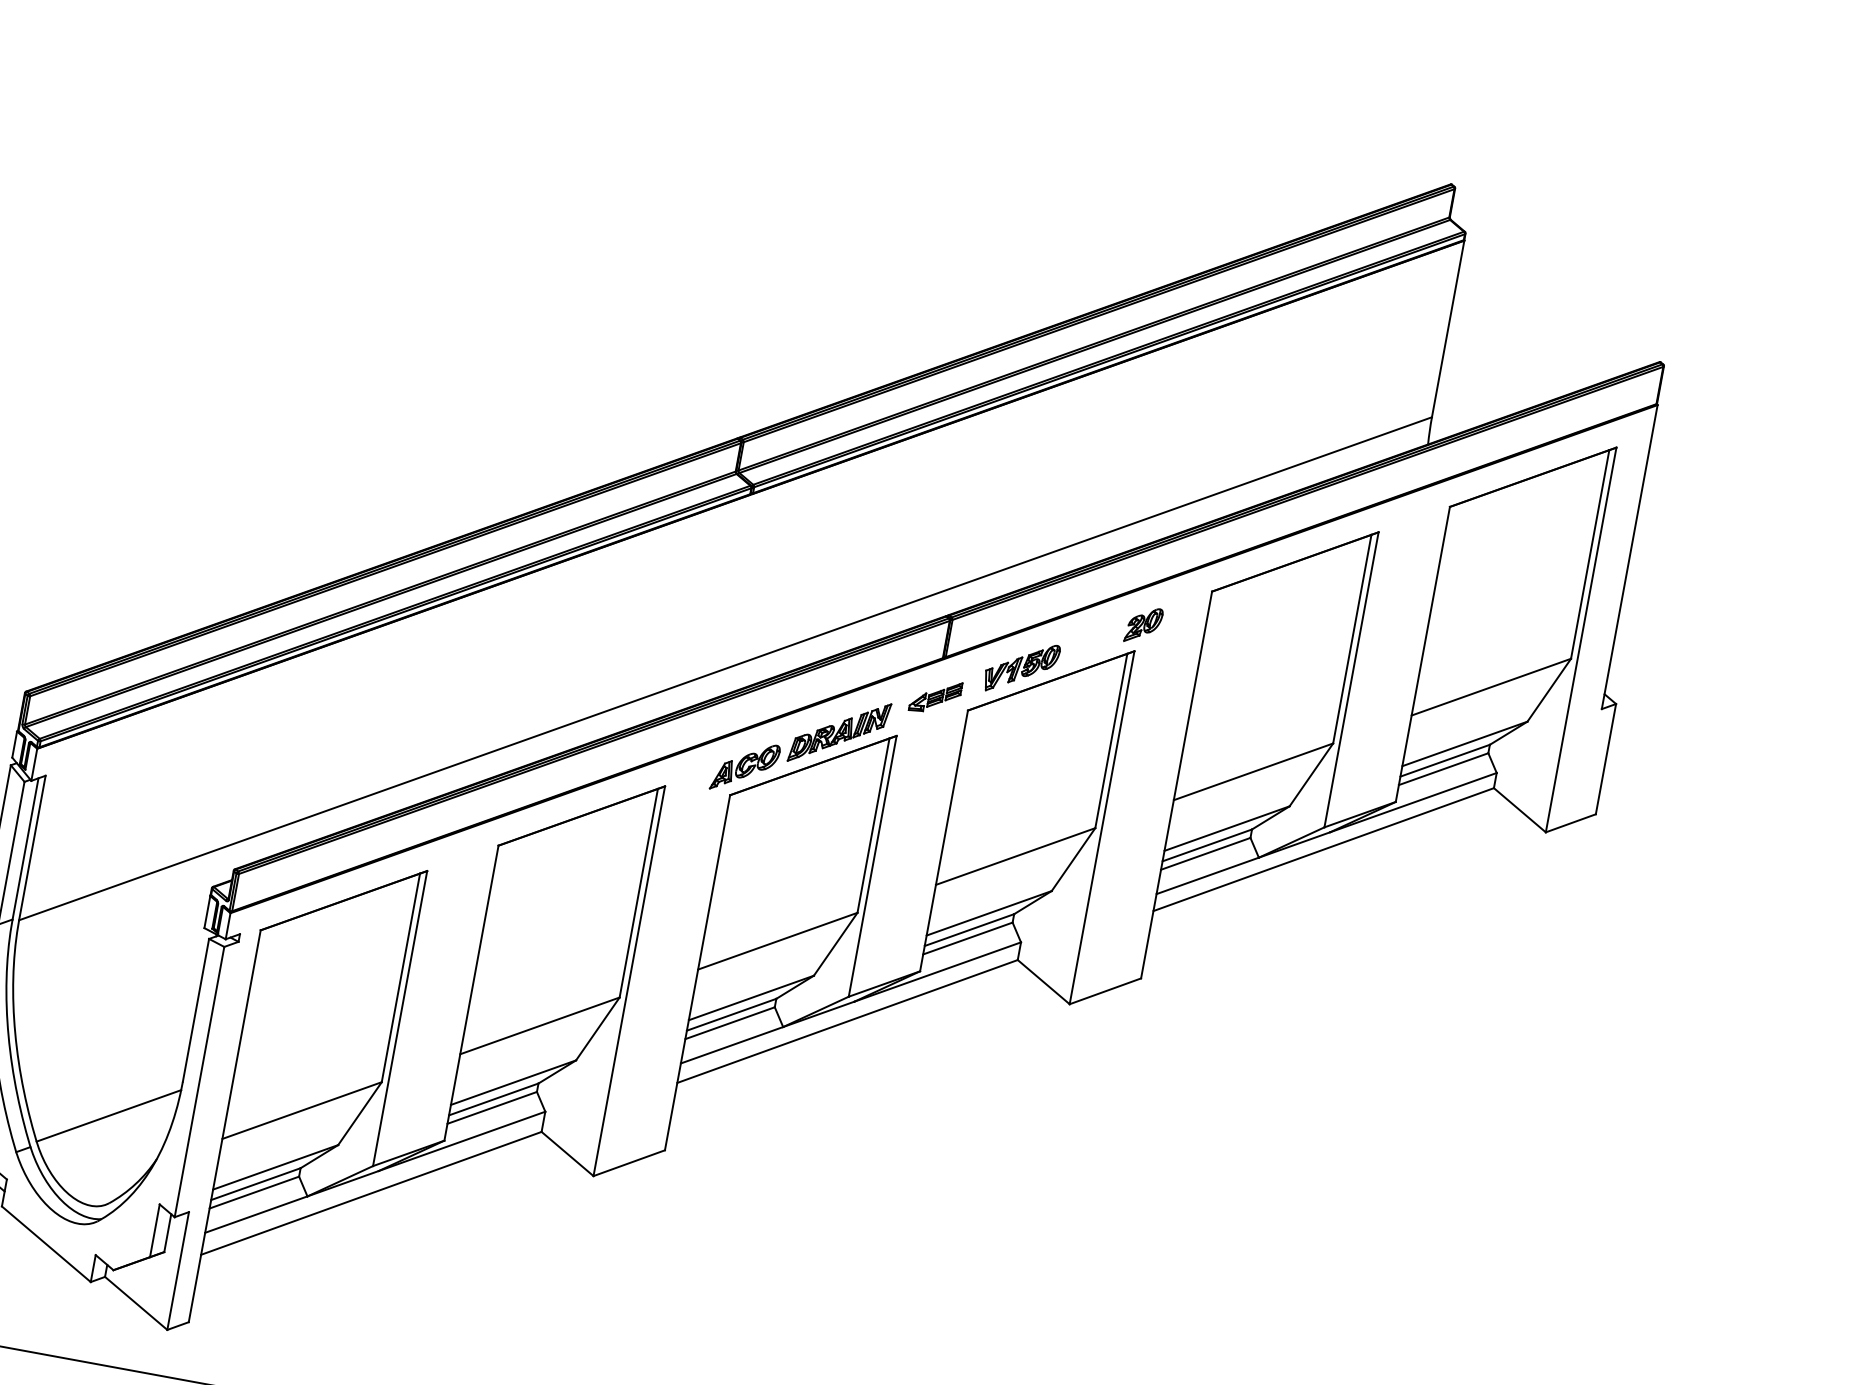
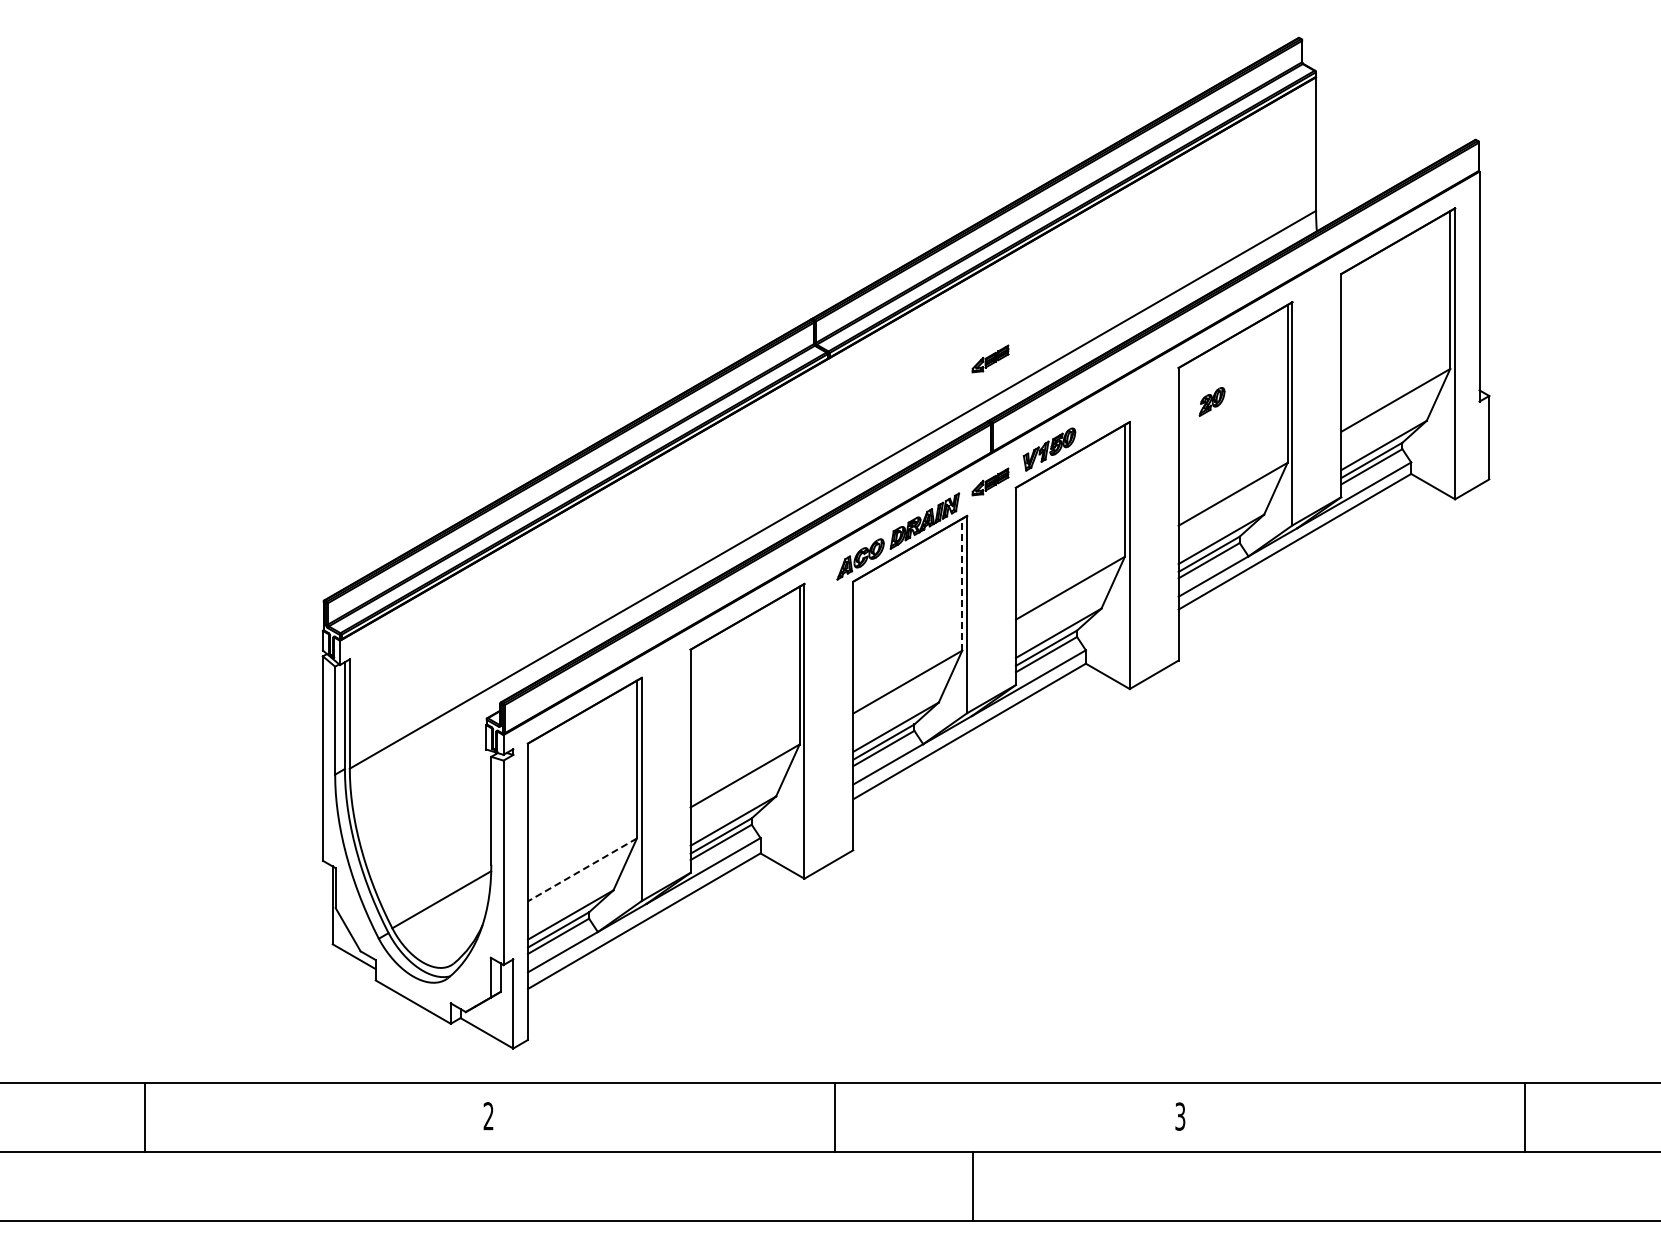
part: (965, 533) -> (990, 358), added
part: (1143, 624) -> (1211, 401), moved
line: (873, 825) -> (962, 584), solid -> dashed
line: (302, 1110) -> (582, 869), solid -> dashed

